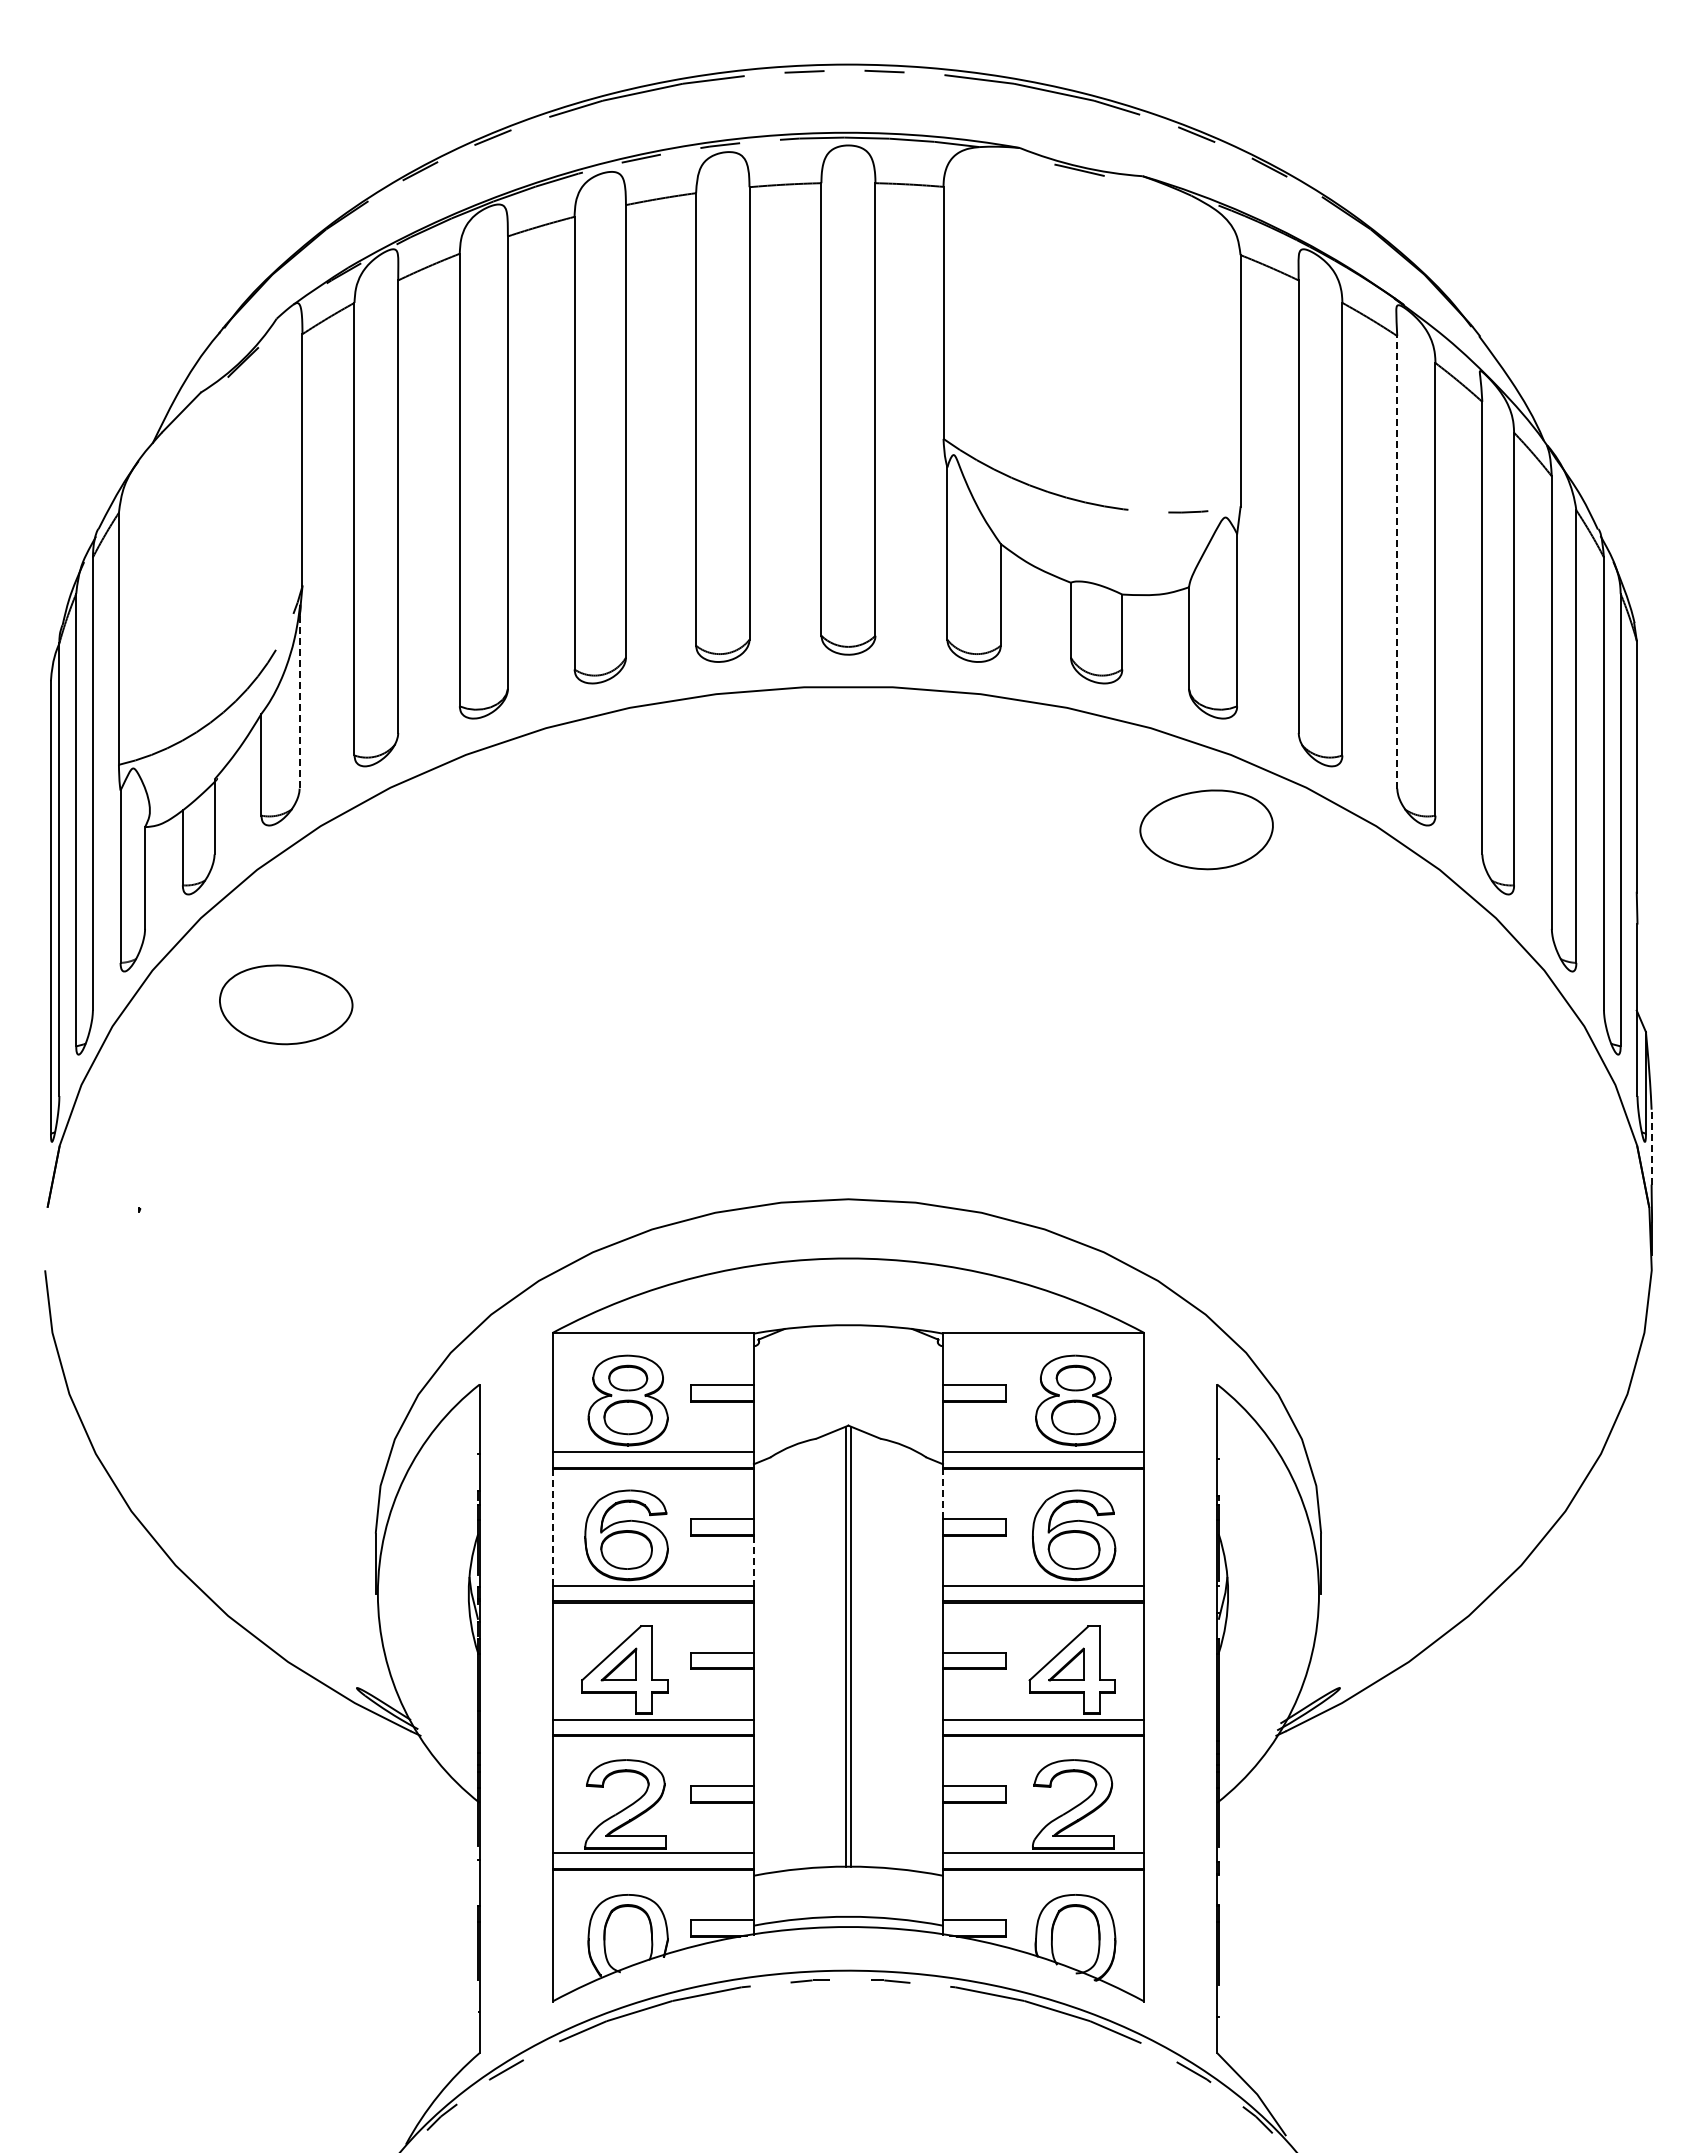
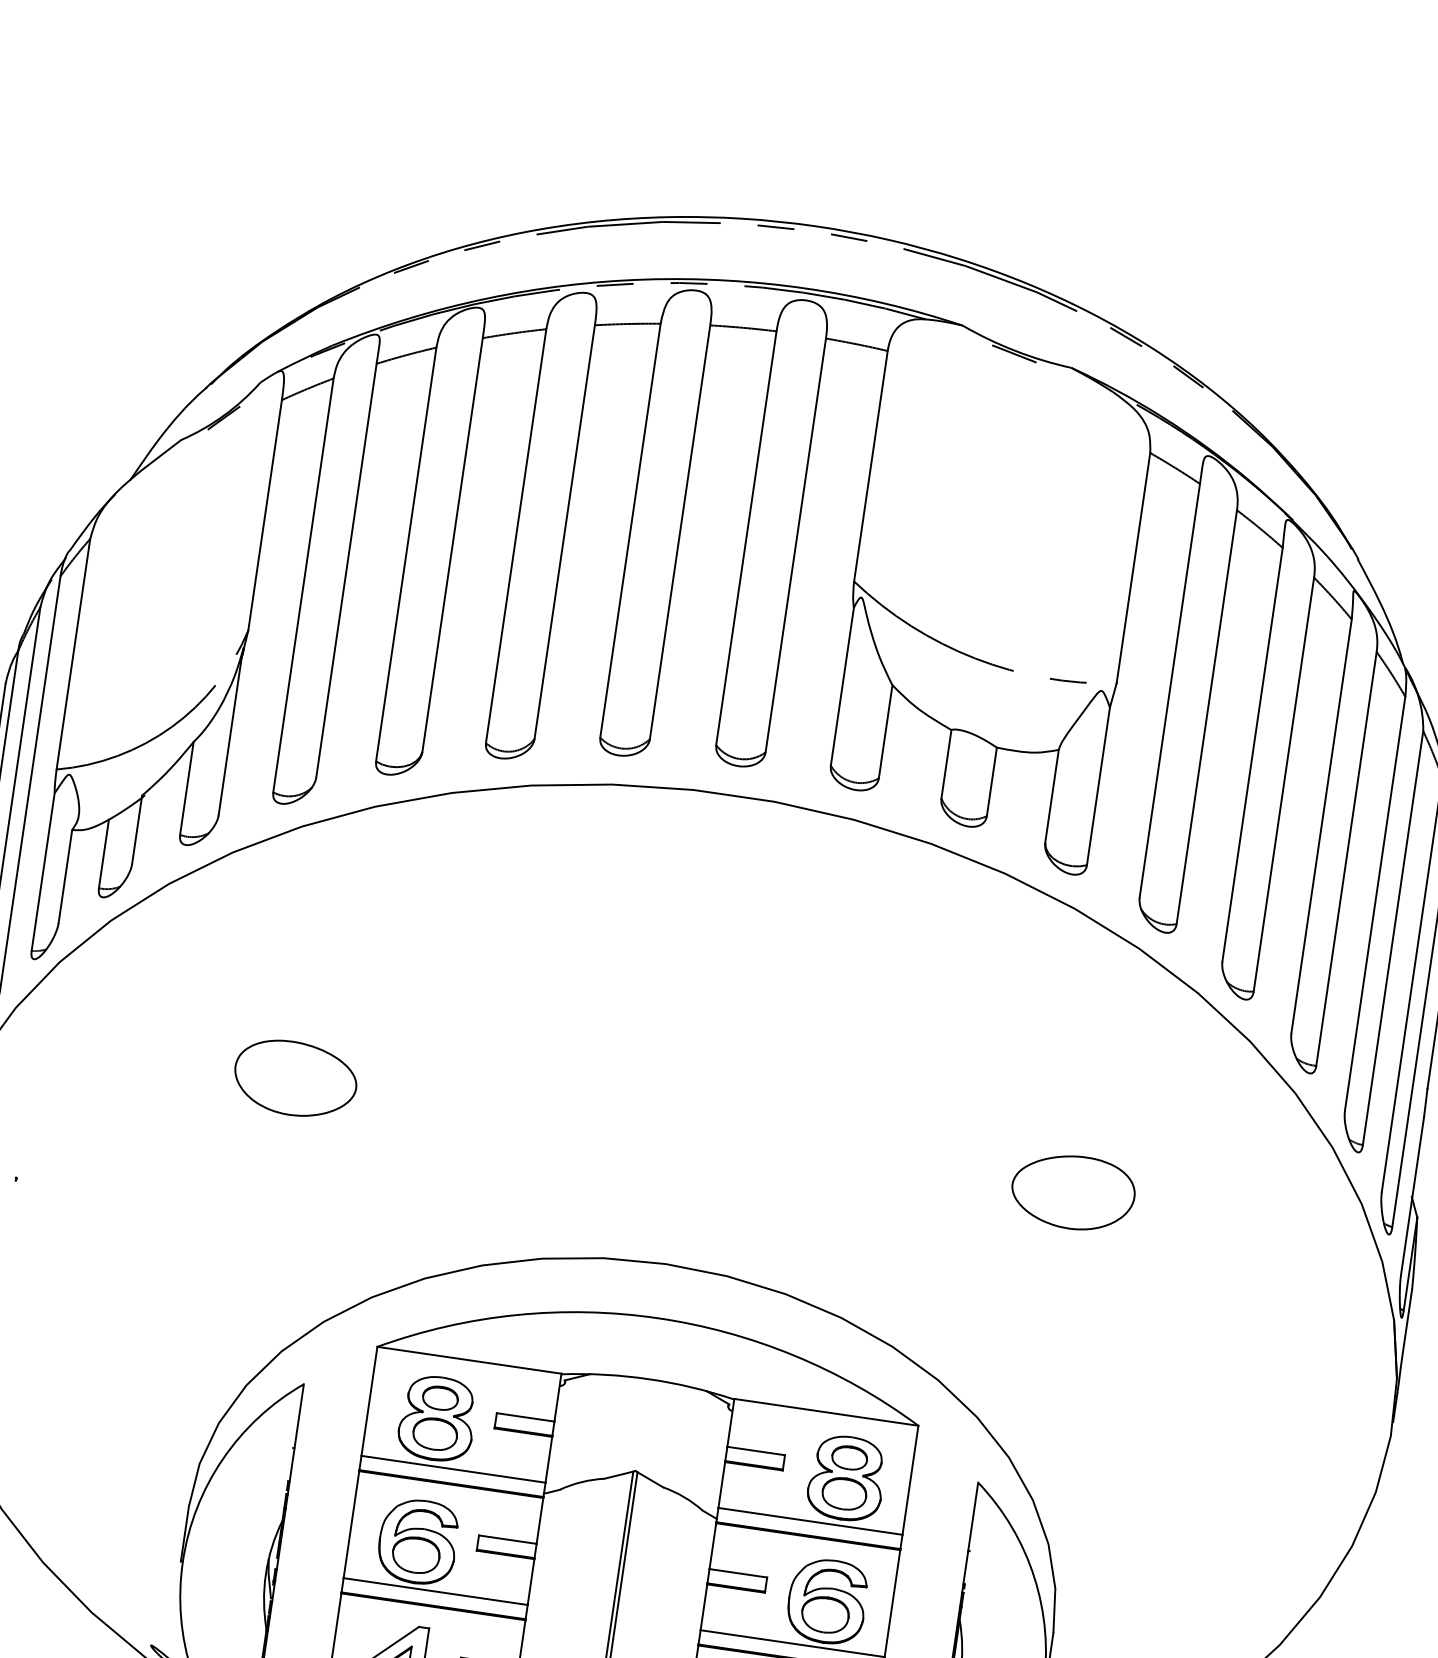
line: (1397, 561) -> (1252, 754), dashed -> solid
line: (299, 702) -> (230, 736), dashed -> solid
part: (1206, 829) -> (1073, 1192), moved
part: (286, 1004) -> (295, 1078), moved
line: (1651, 1146) -> (1407, 1322), dashed -> solid
line: (942, 1493) -> (712, 1545), dashed -> solid
line: (552, 1526) -> (351, 1523), dashed -> solid
line: (753, 1561) -> (530, 1582), dashed -> solid

